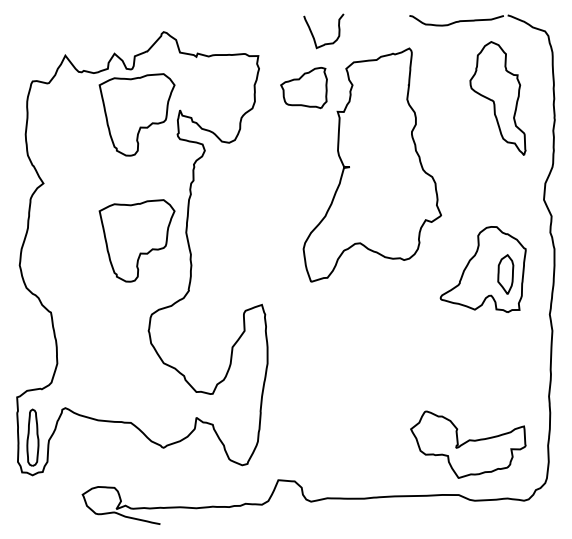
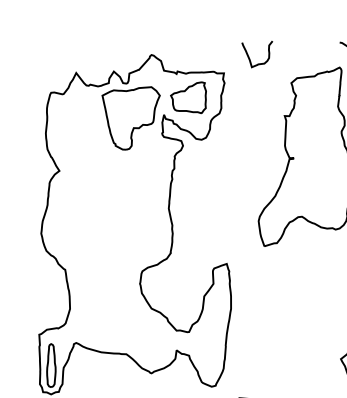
curve: (313, 34) -> (249, 56), moved
part: (303, 88) -> (188, 98), moved
part: (136, 240) -> (130, 214), removed

